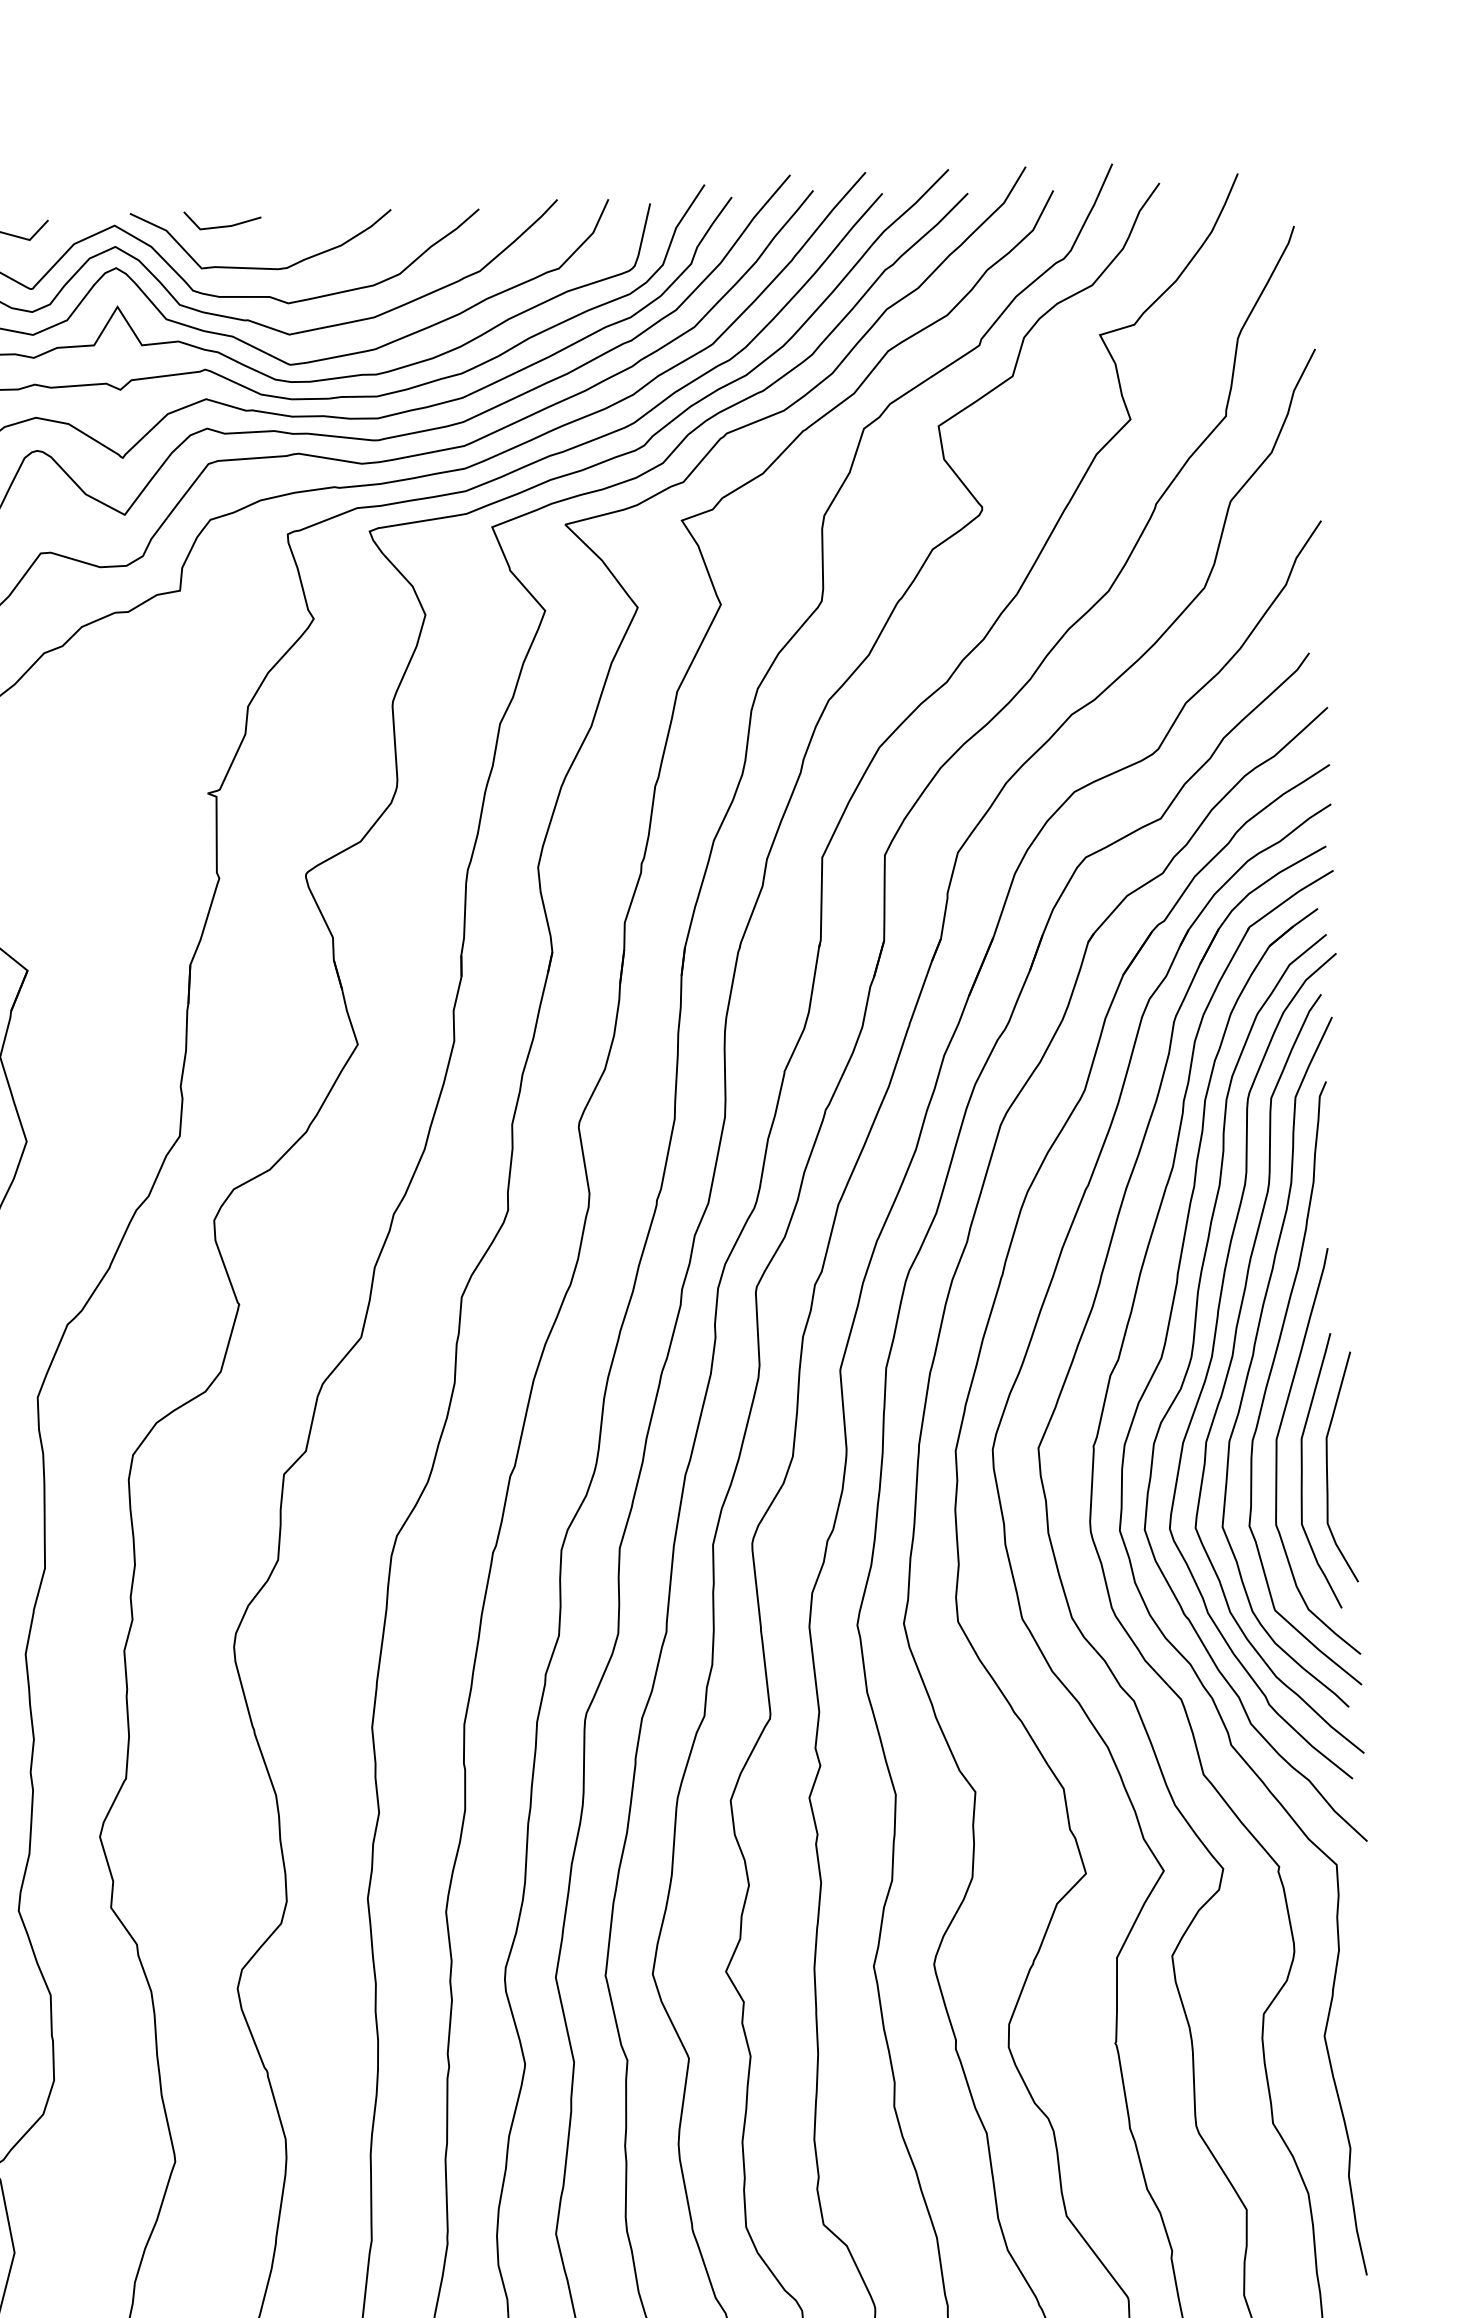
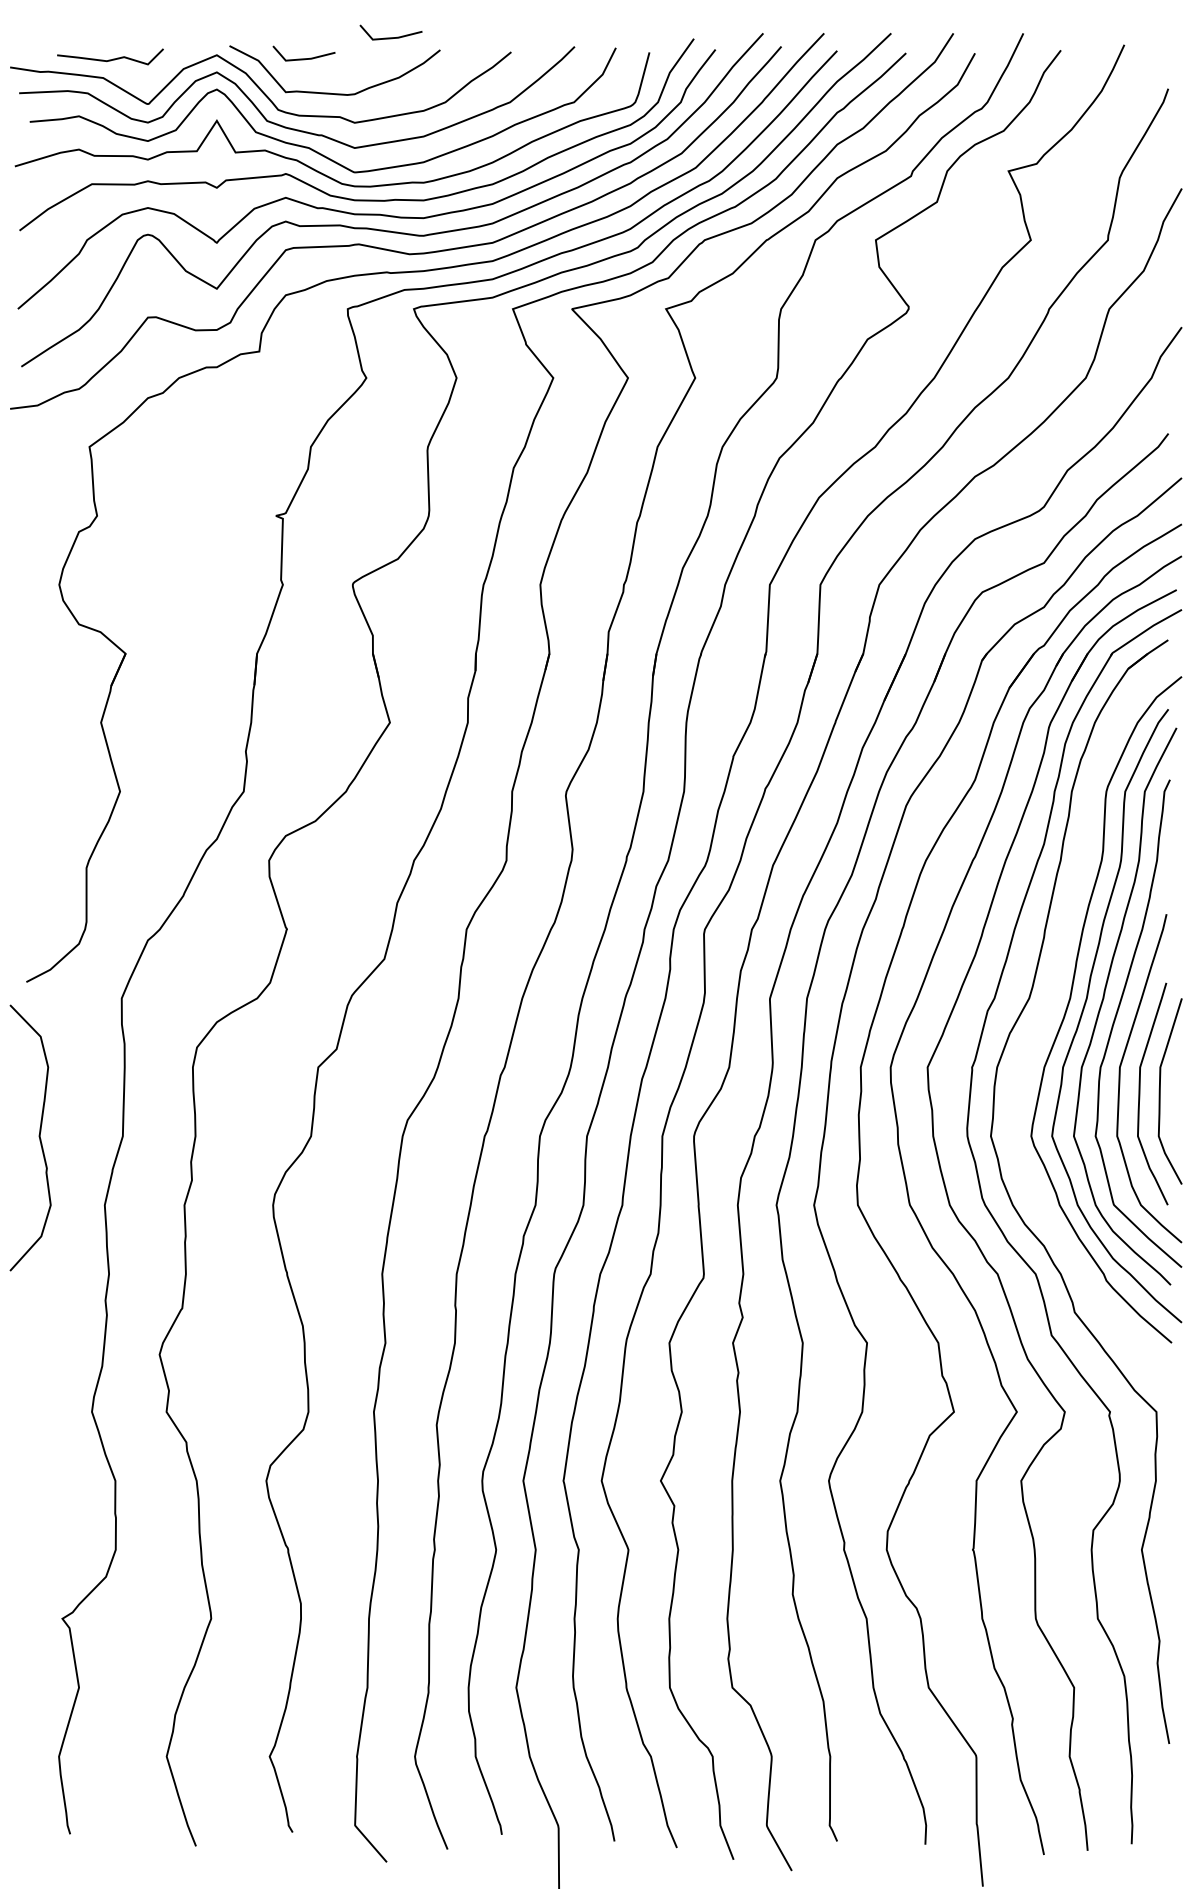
line: (328, 196) -> (390, 37), added
curve: (1189, 1369) -> (1051, 1008), removed

